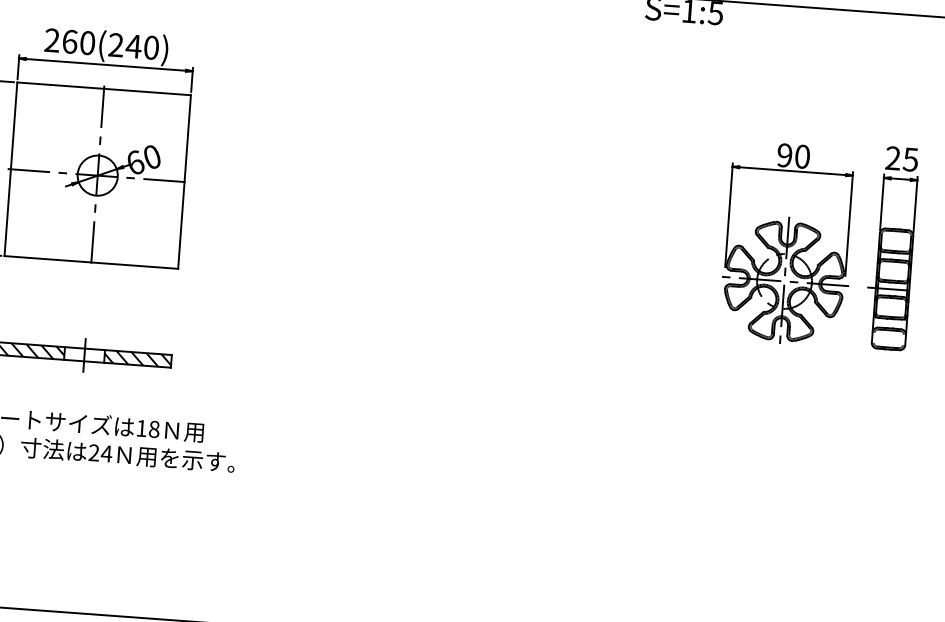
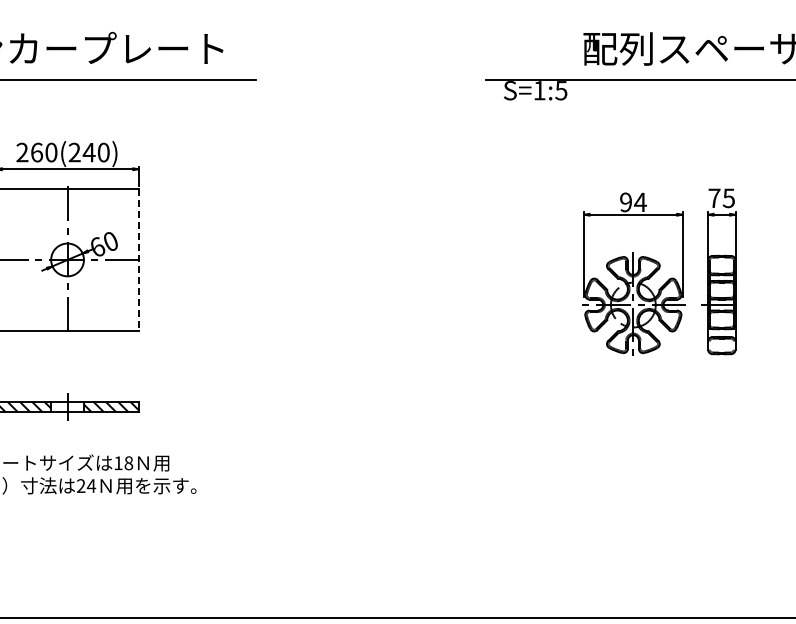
text: (802, 156) -> (640, 202), 90 -> 94
text: (893, 157) -> (714, 197), 25 -> 75
line: (184, 182) -> (138, 260), solid -> dashed

